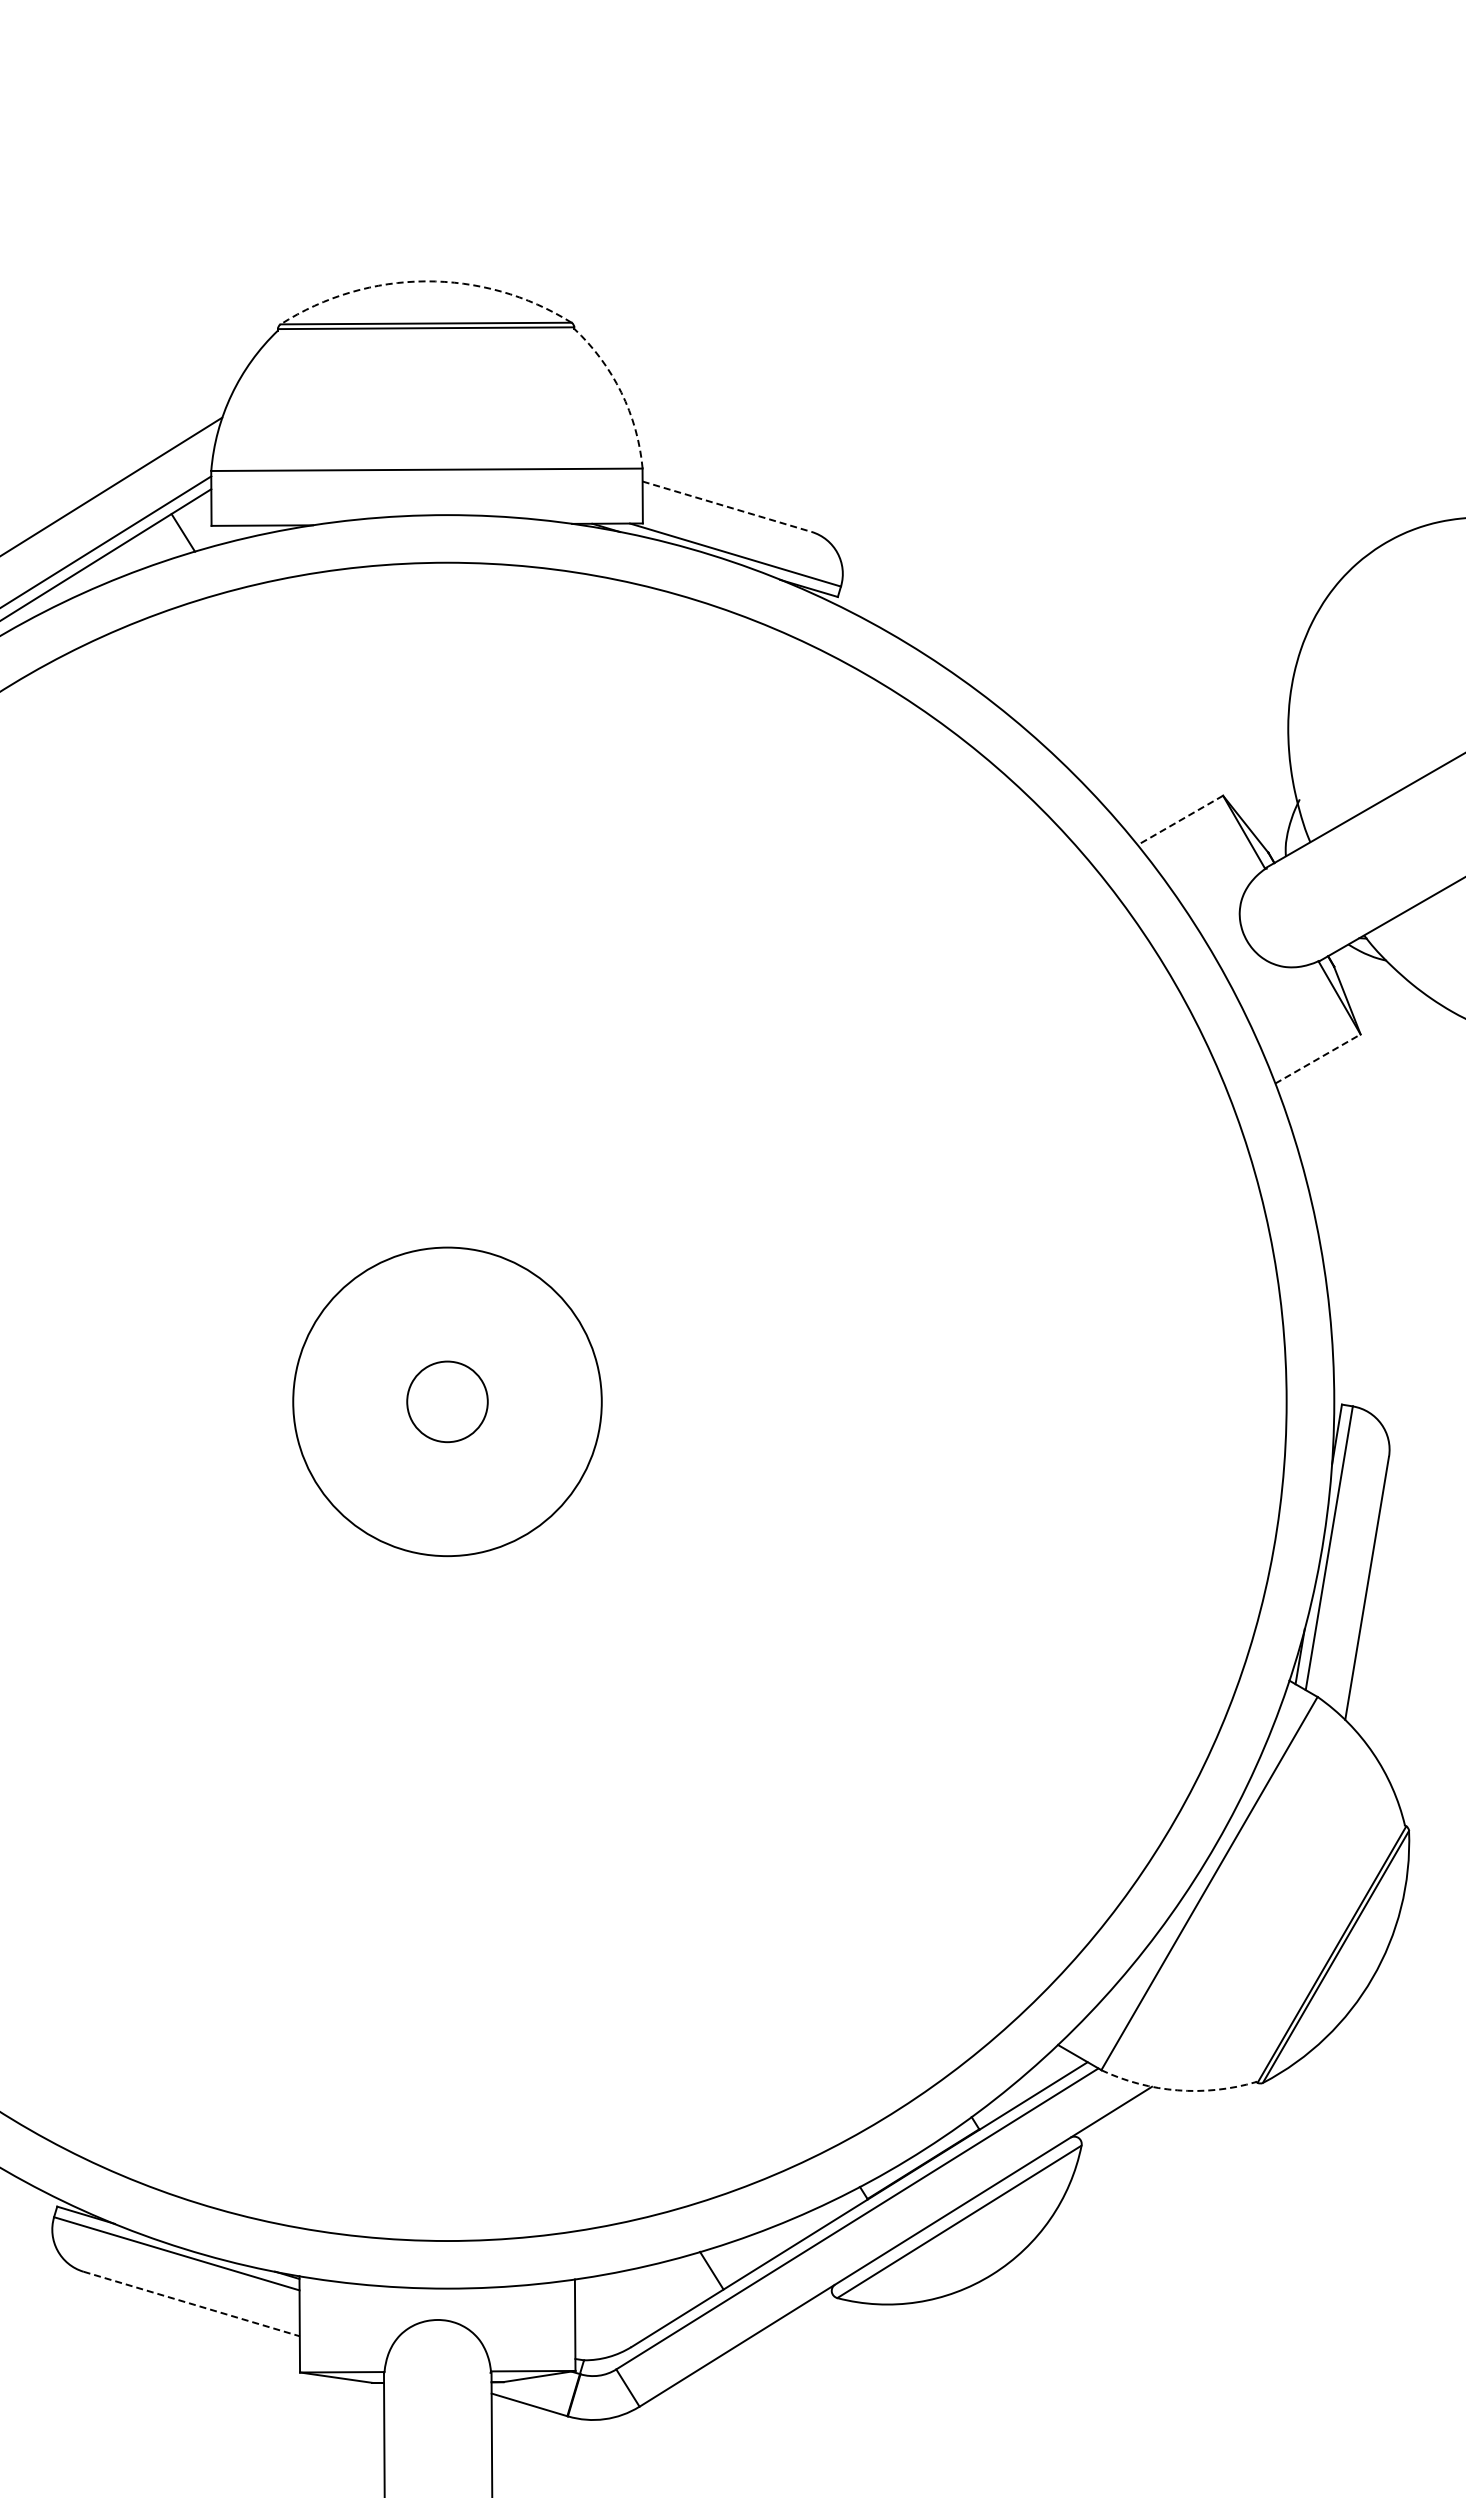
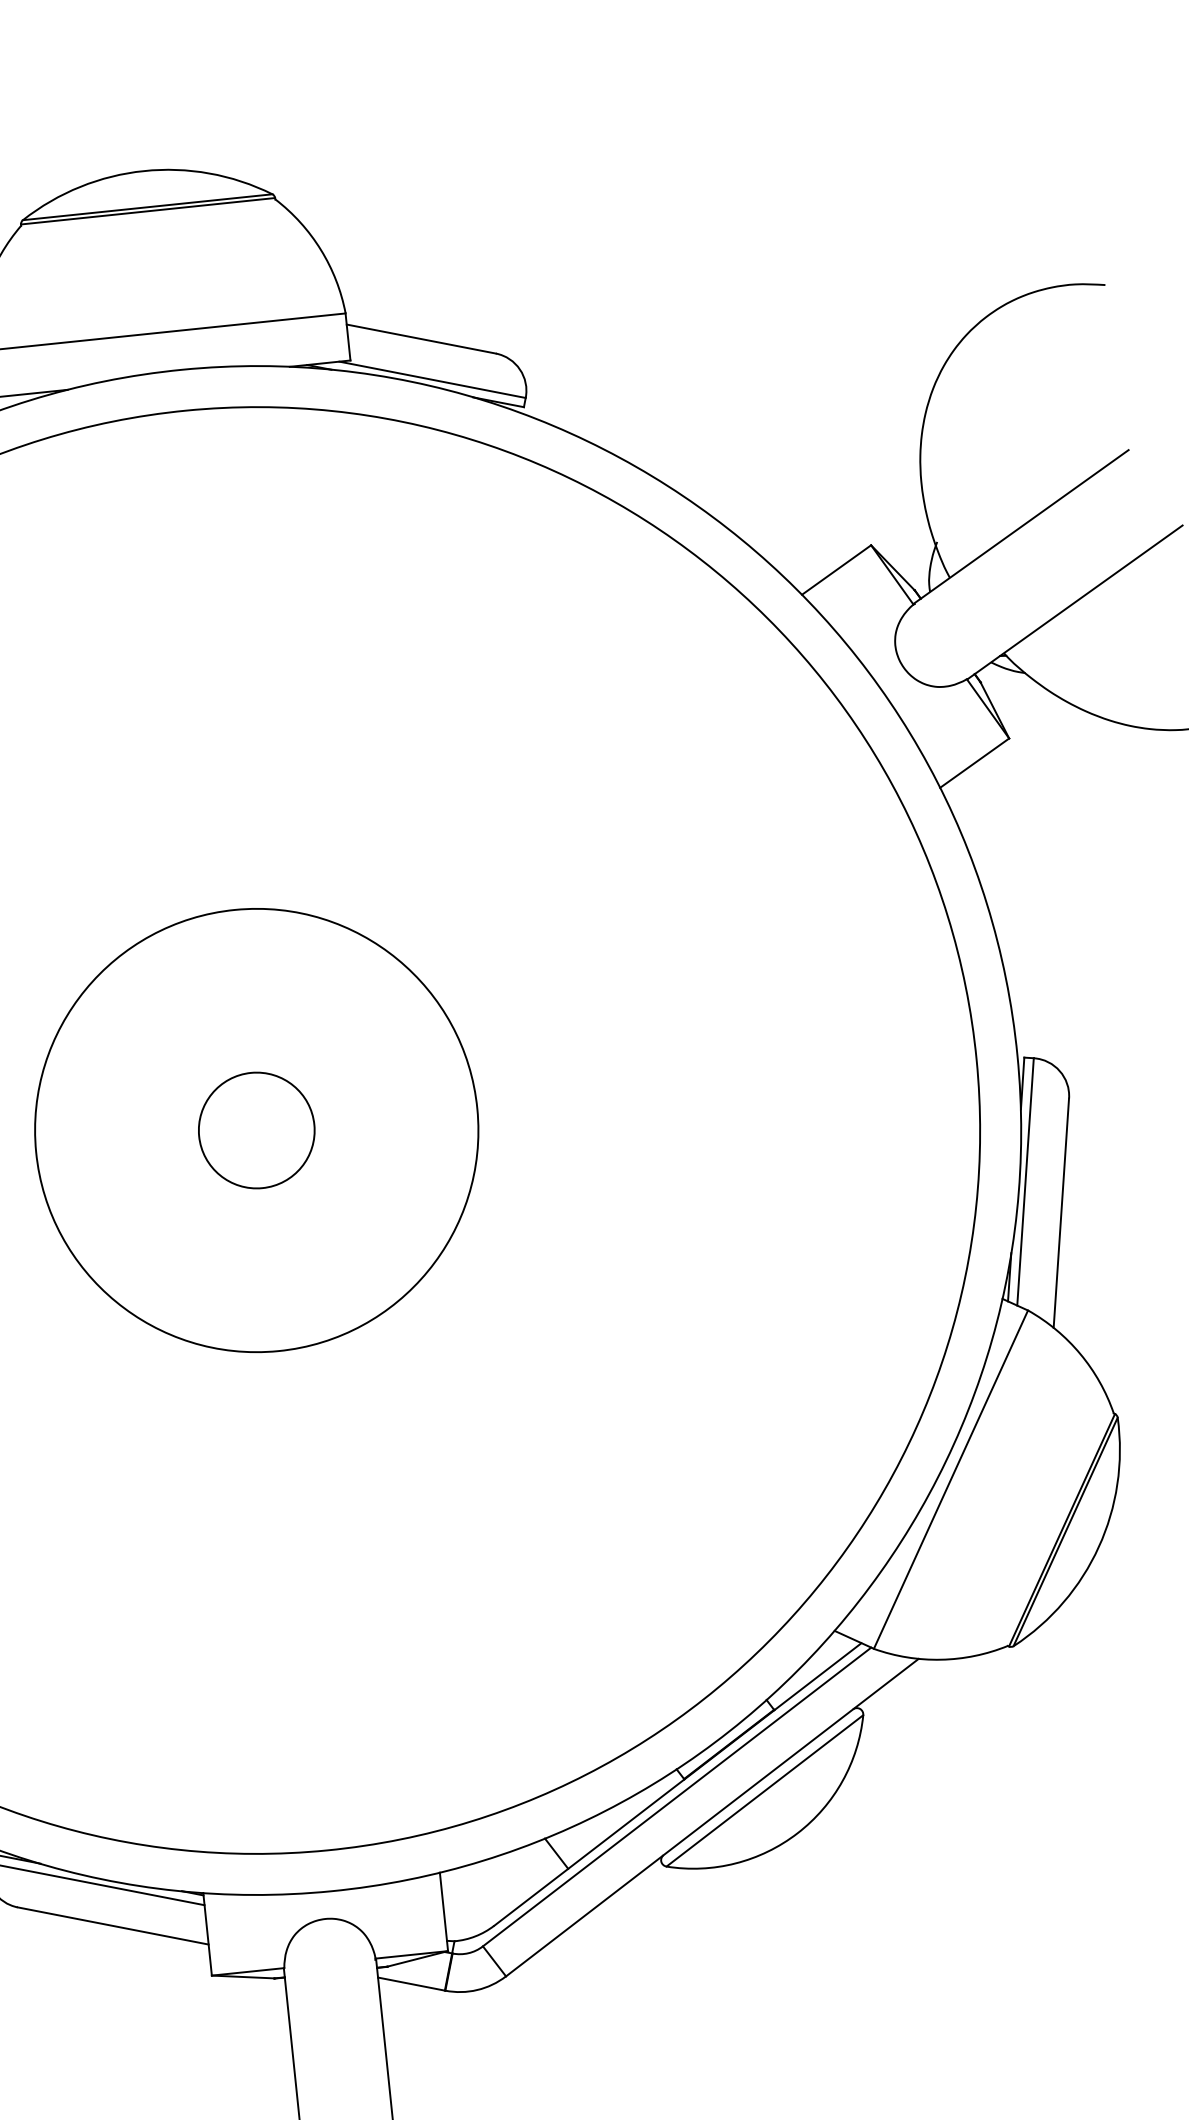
arc: (425, 281) -> (143, 171), dashed -> solid
arc: (621, 392) -> (321, 249), dashed -> solid
line: (727, 506) -> (421, 338), dashed -> solid
line: (1179, 820) -> (835, 570), dashed -> solid
line: (1318, 1058) -> (975, 762), dashed -> solid
circle: (447, 1401) -> (256, 1130), size x1.67
circle: (447, 1401) -> (256, 1130), size x1.67
arc: (1177, 2090) -> (940, 1659), dashed -> solid
line: (191, 2304) -> (113, 1926), dashed -> solid

